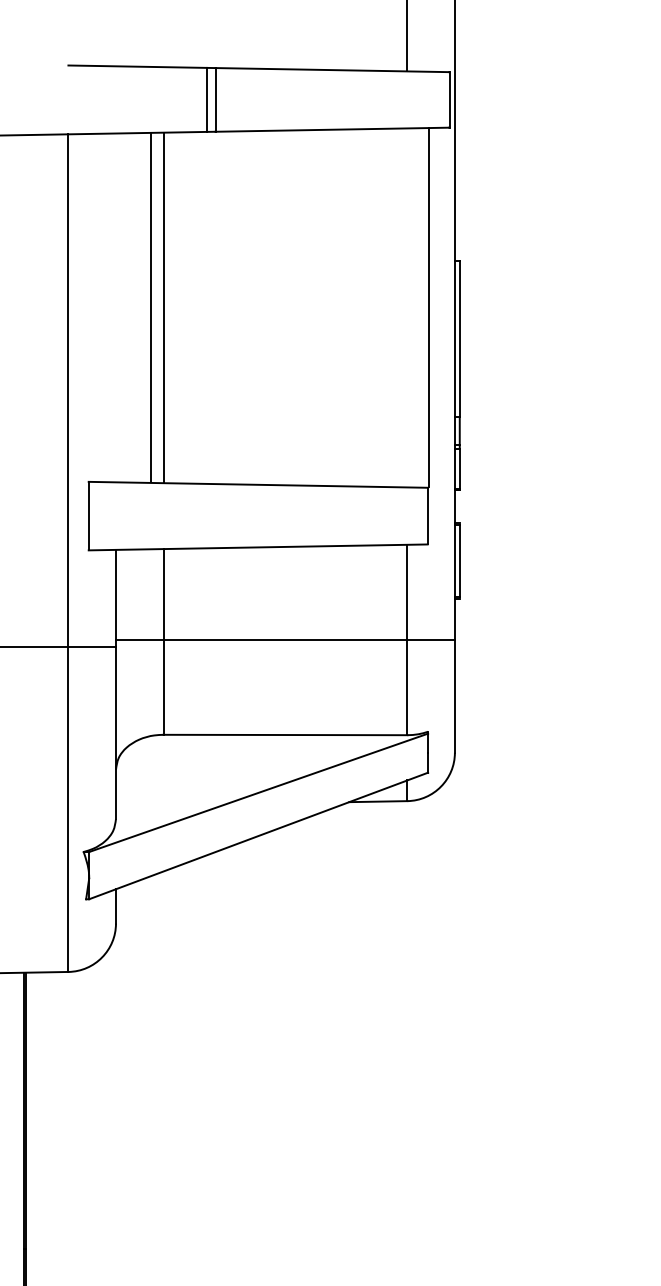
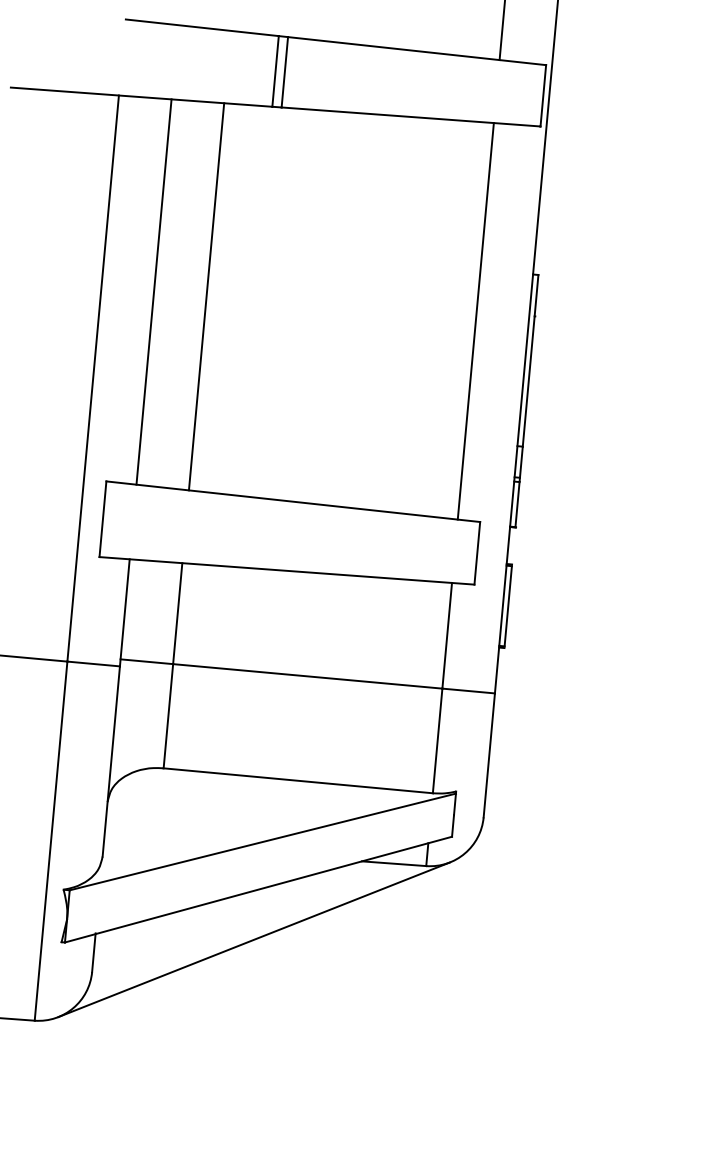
line: (151, 307) -> (154, 291), moved
line: (429, 307) -> (476, 320), moved
line: (258, 880) -> (253, 938), added

